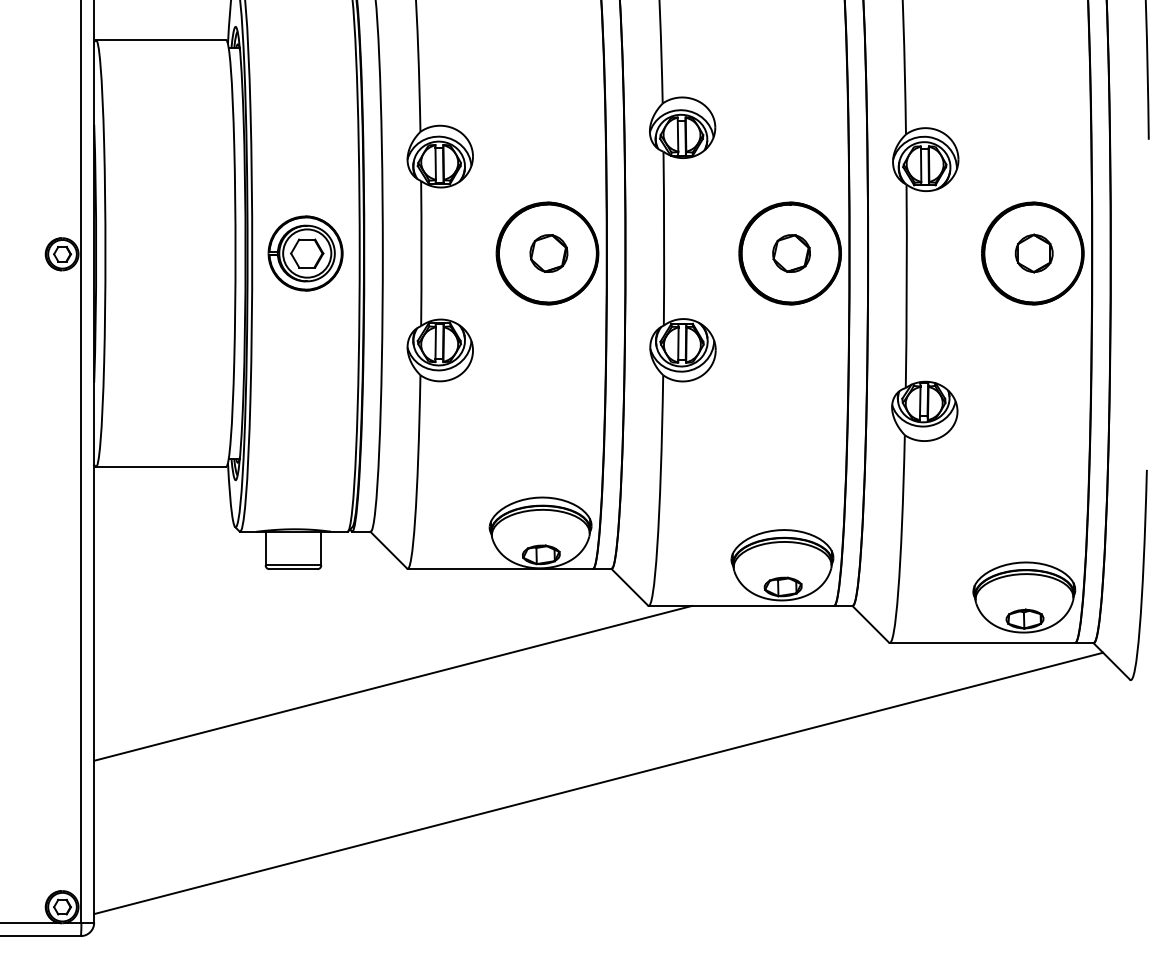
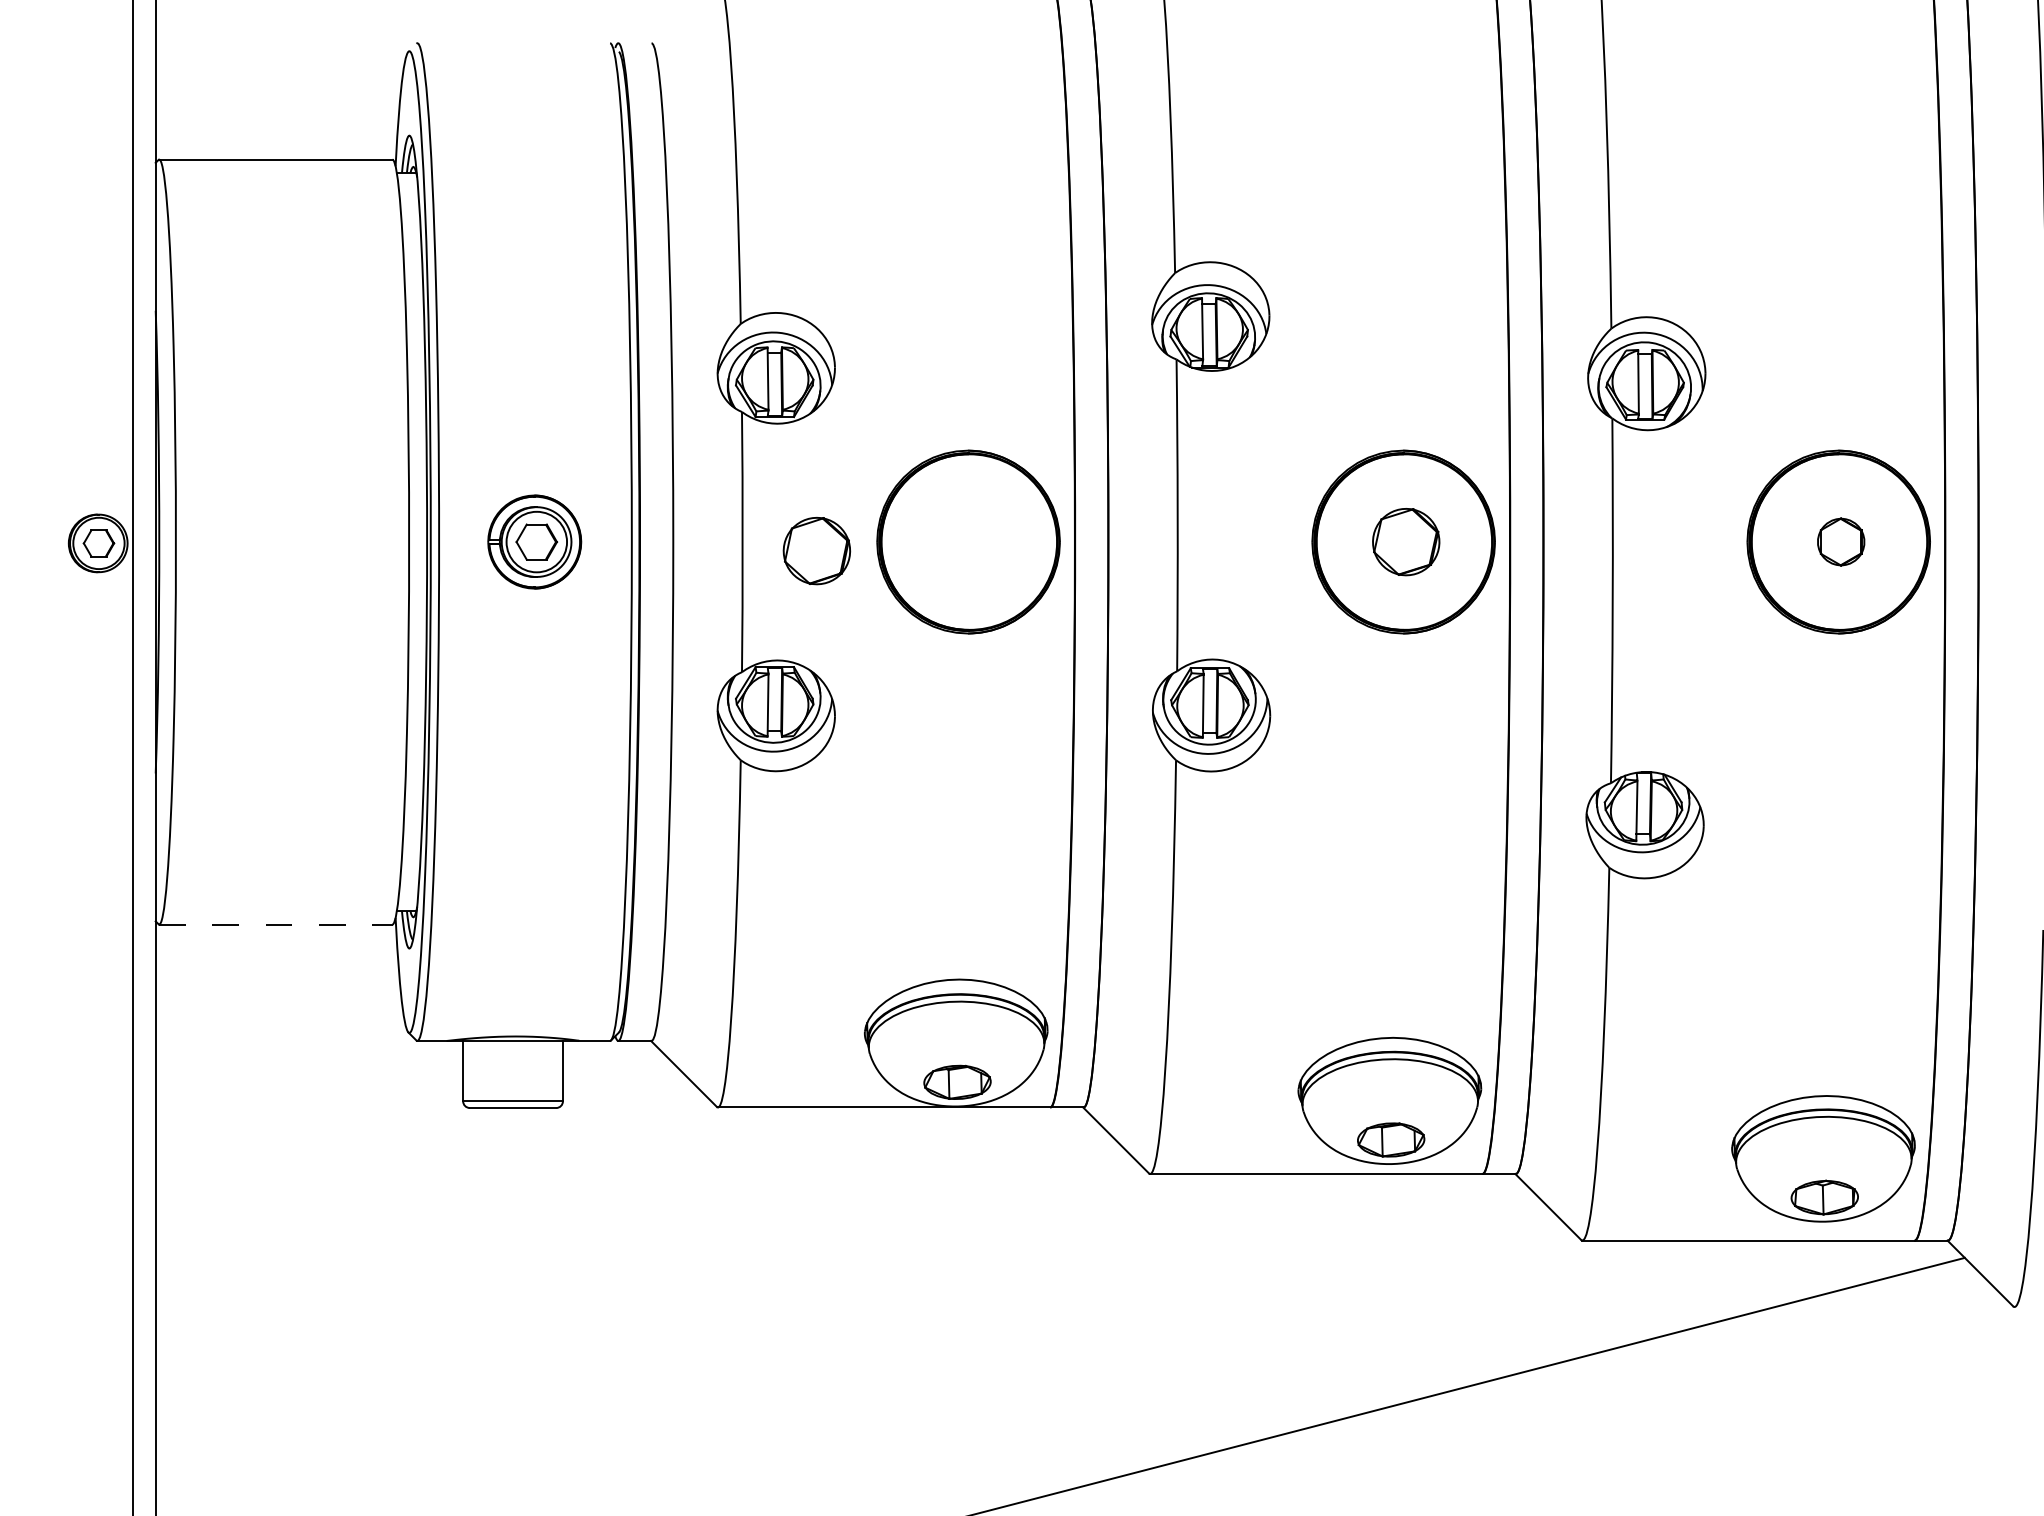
part: (305, 253) -> (534, 542), size x0.7
part: (548, 253) -> (816, 550), moved
part: (1033, 253) -> (1839, 542), size x0.7
line: (161, 466) -> (276, 923), solid -> dashed
line: (393, 682) -> (692, 1311), removed

